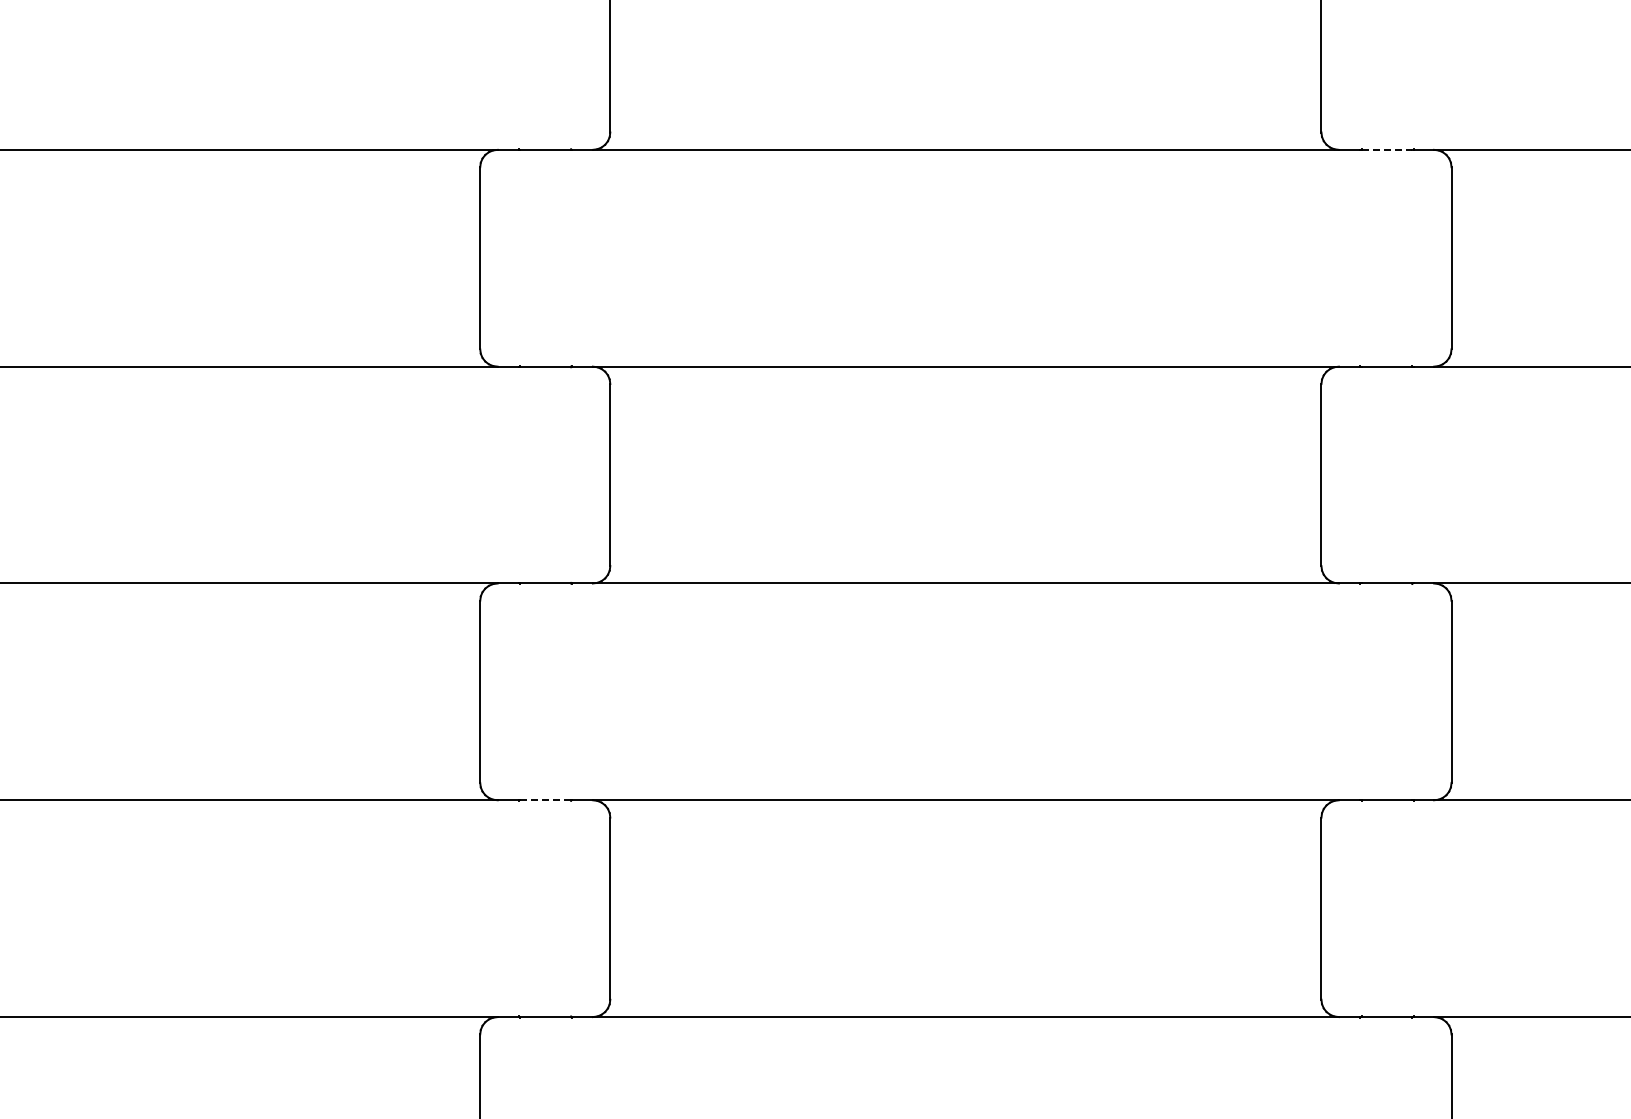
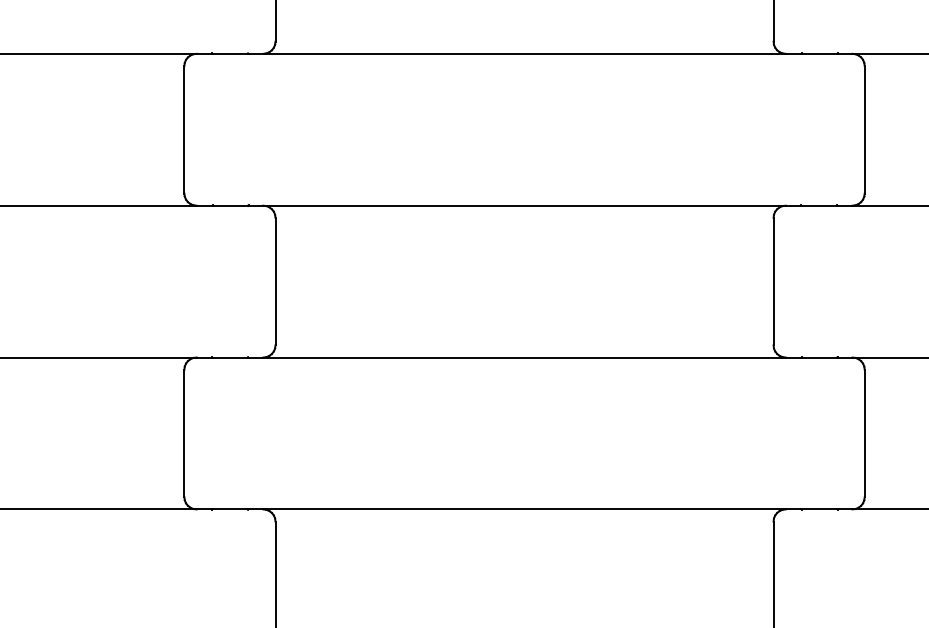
line: (1387, 149) -> (819, 53), dashed -> solid
line: (546, 800) -> (230, 509), dashed -> solid

